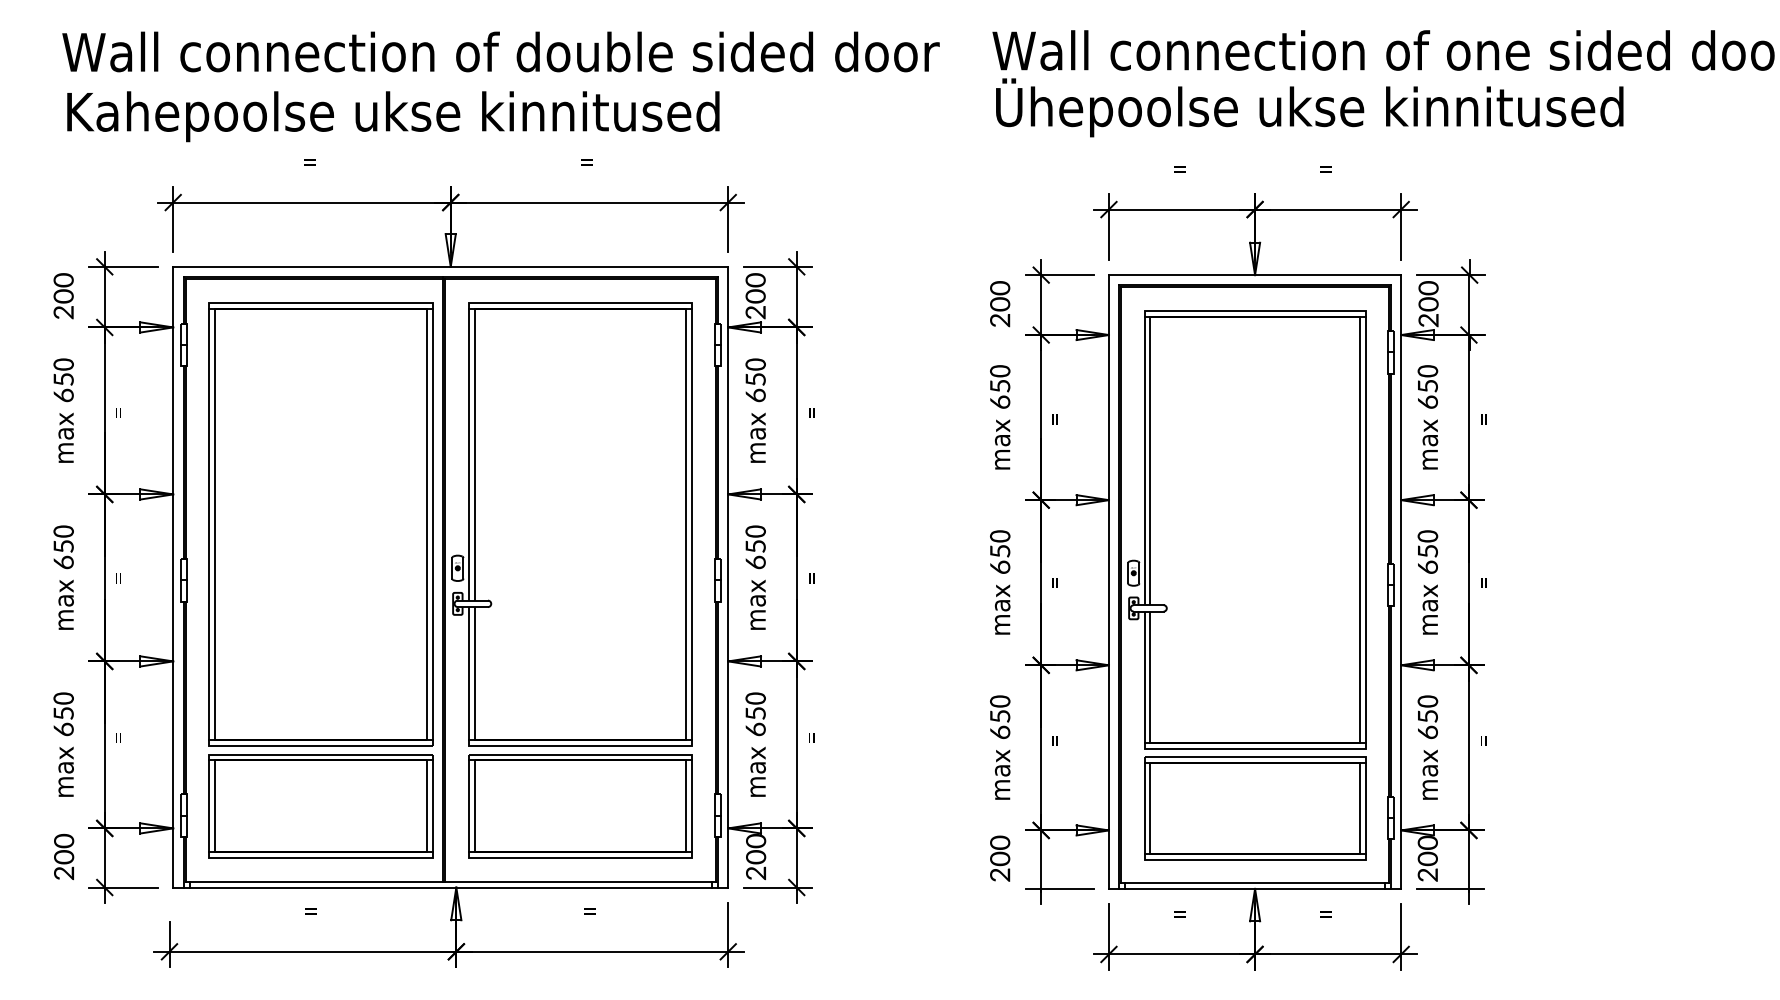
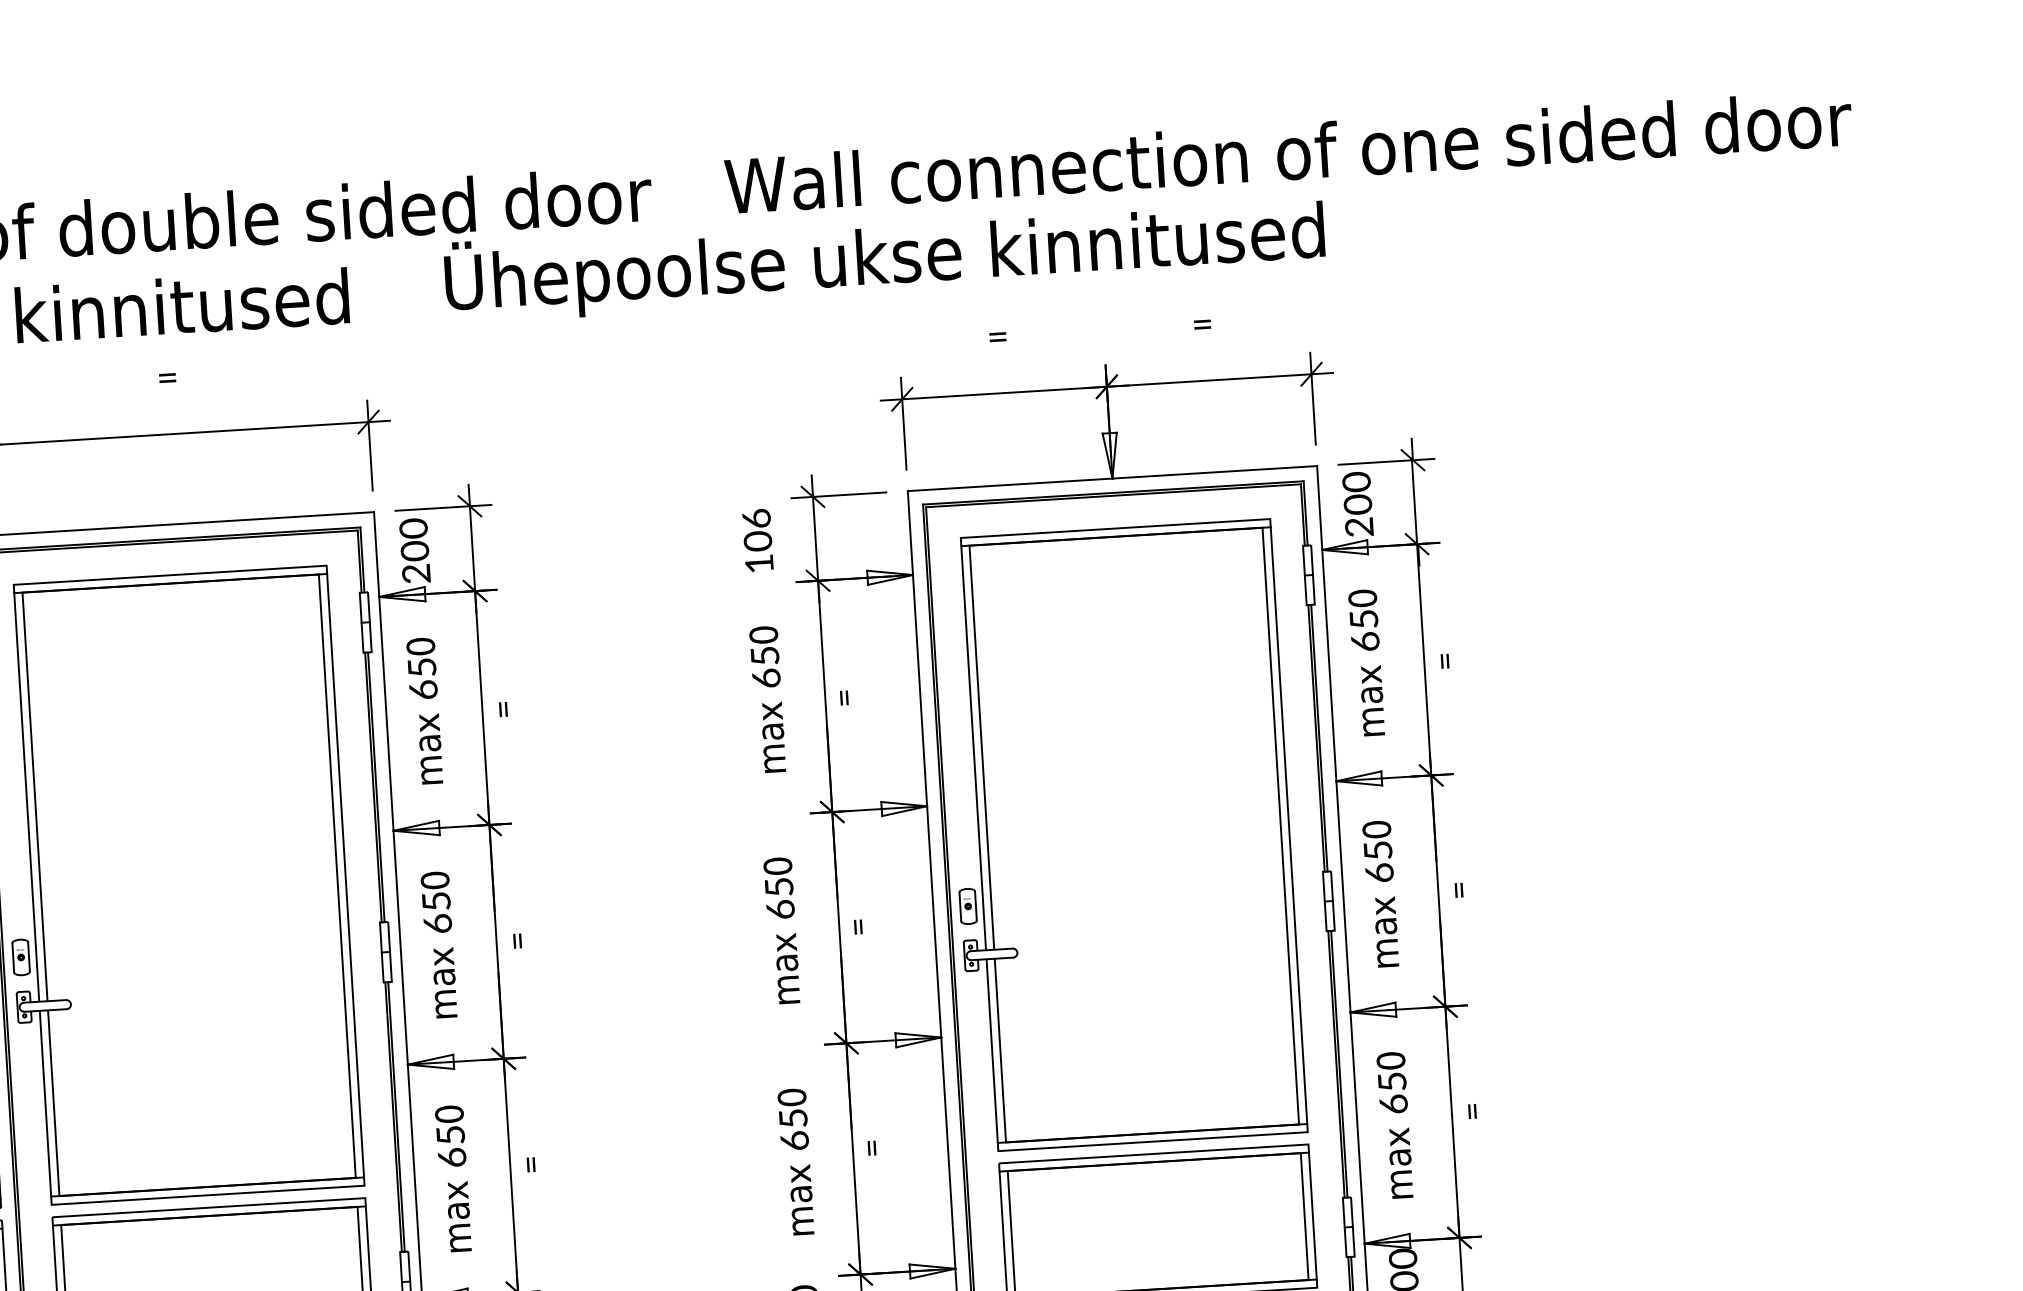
text: (1309, 107) -> (884, 256), moved
text: (1000, 304) -> (758, 541), 200 -> 106

